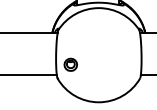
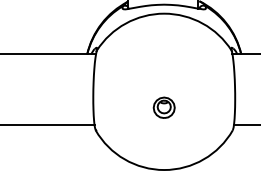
part: (70, 64) -> (163, 107), moved

